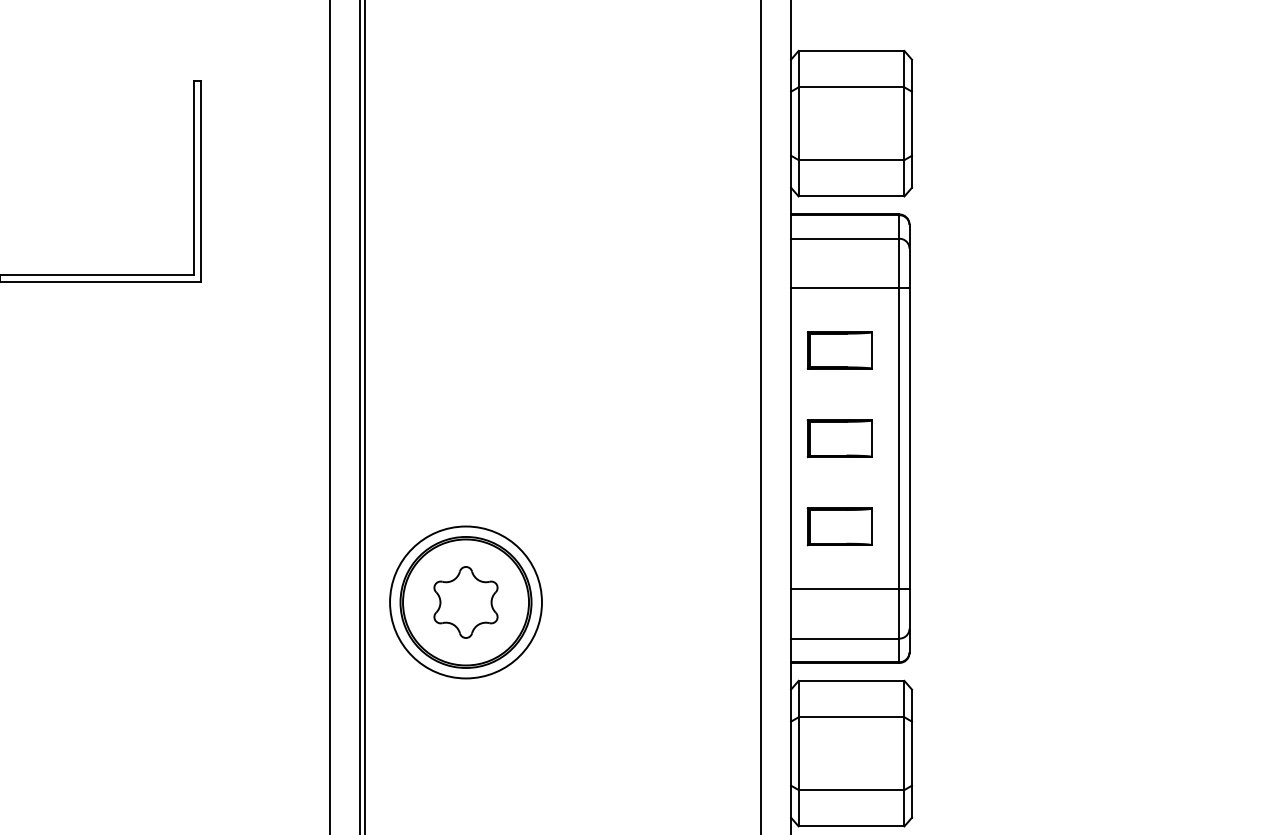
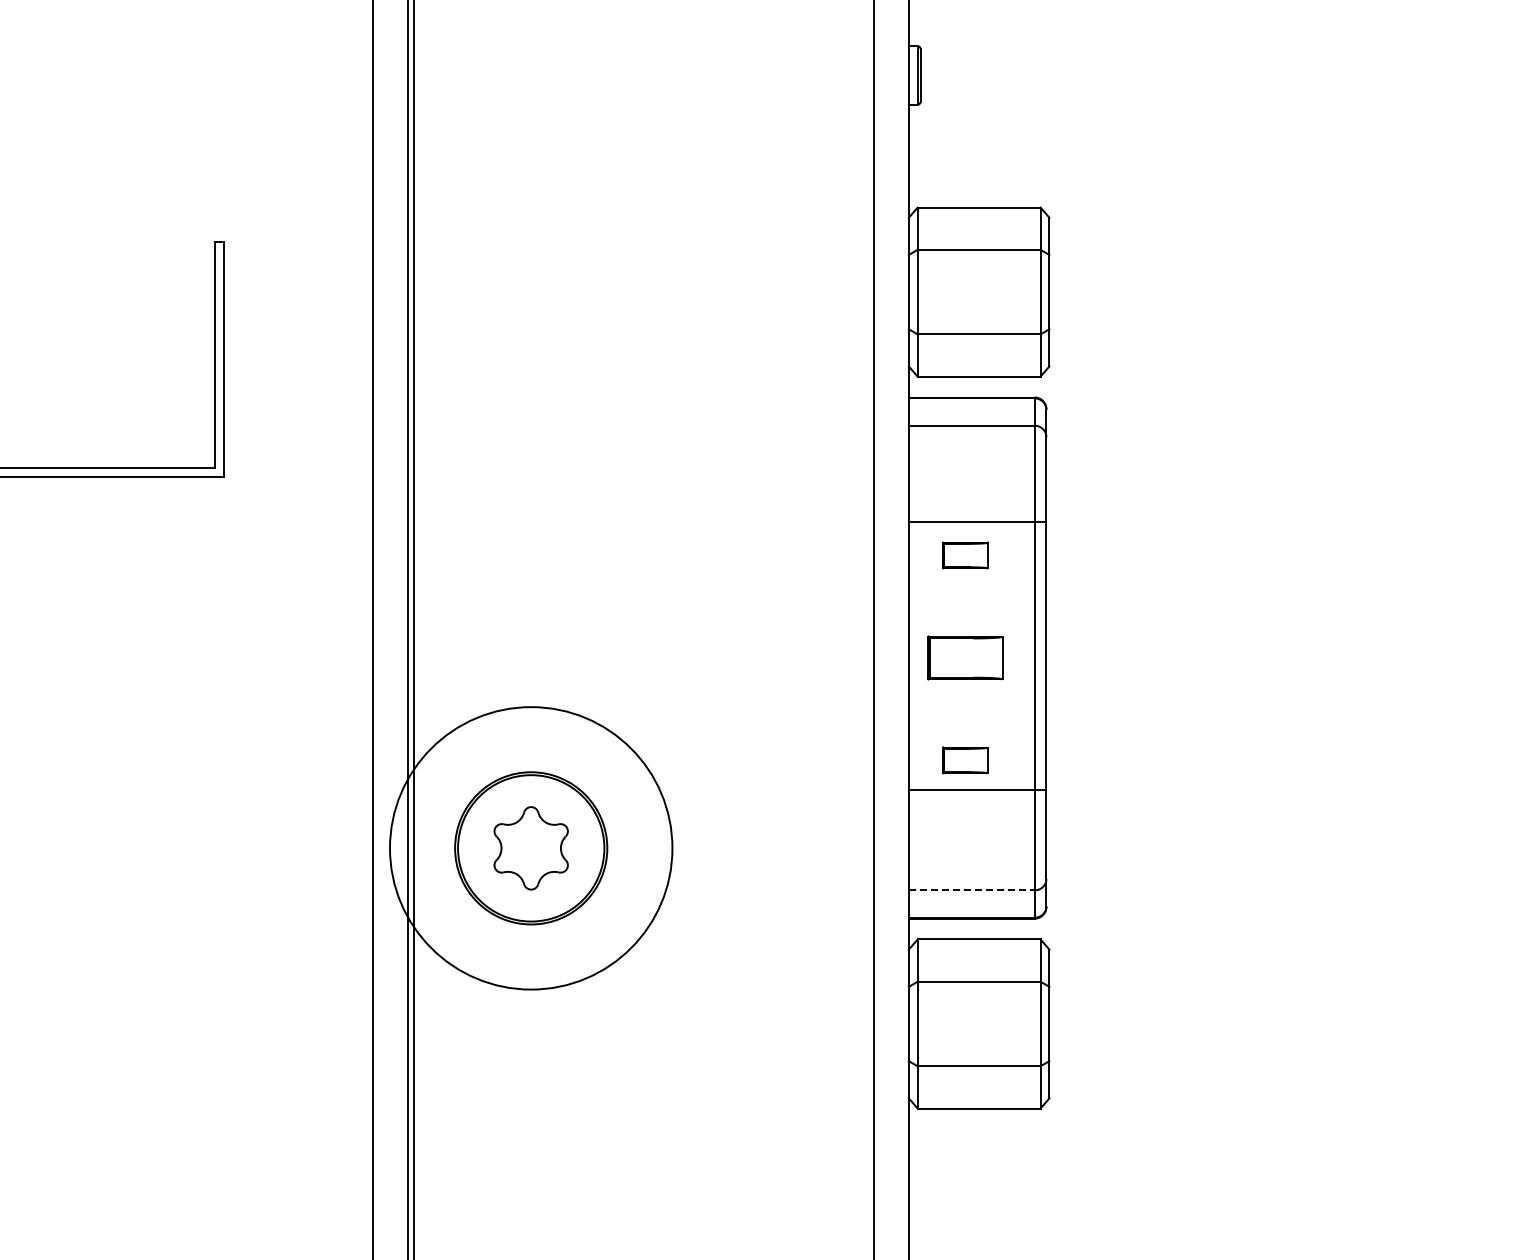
line: (850, 288) -> (977, 522), moved
part: (839, 350) -> (965, 555), size x0.6
part: (839, 526) -> (965, 760), size x0.6
line: (850, 588) -> (977, 789), moved
circle: (465, 602) -> (530, 848), size x1.6
line: (844, 638) -> (971, 890), solid -> dashed

